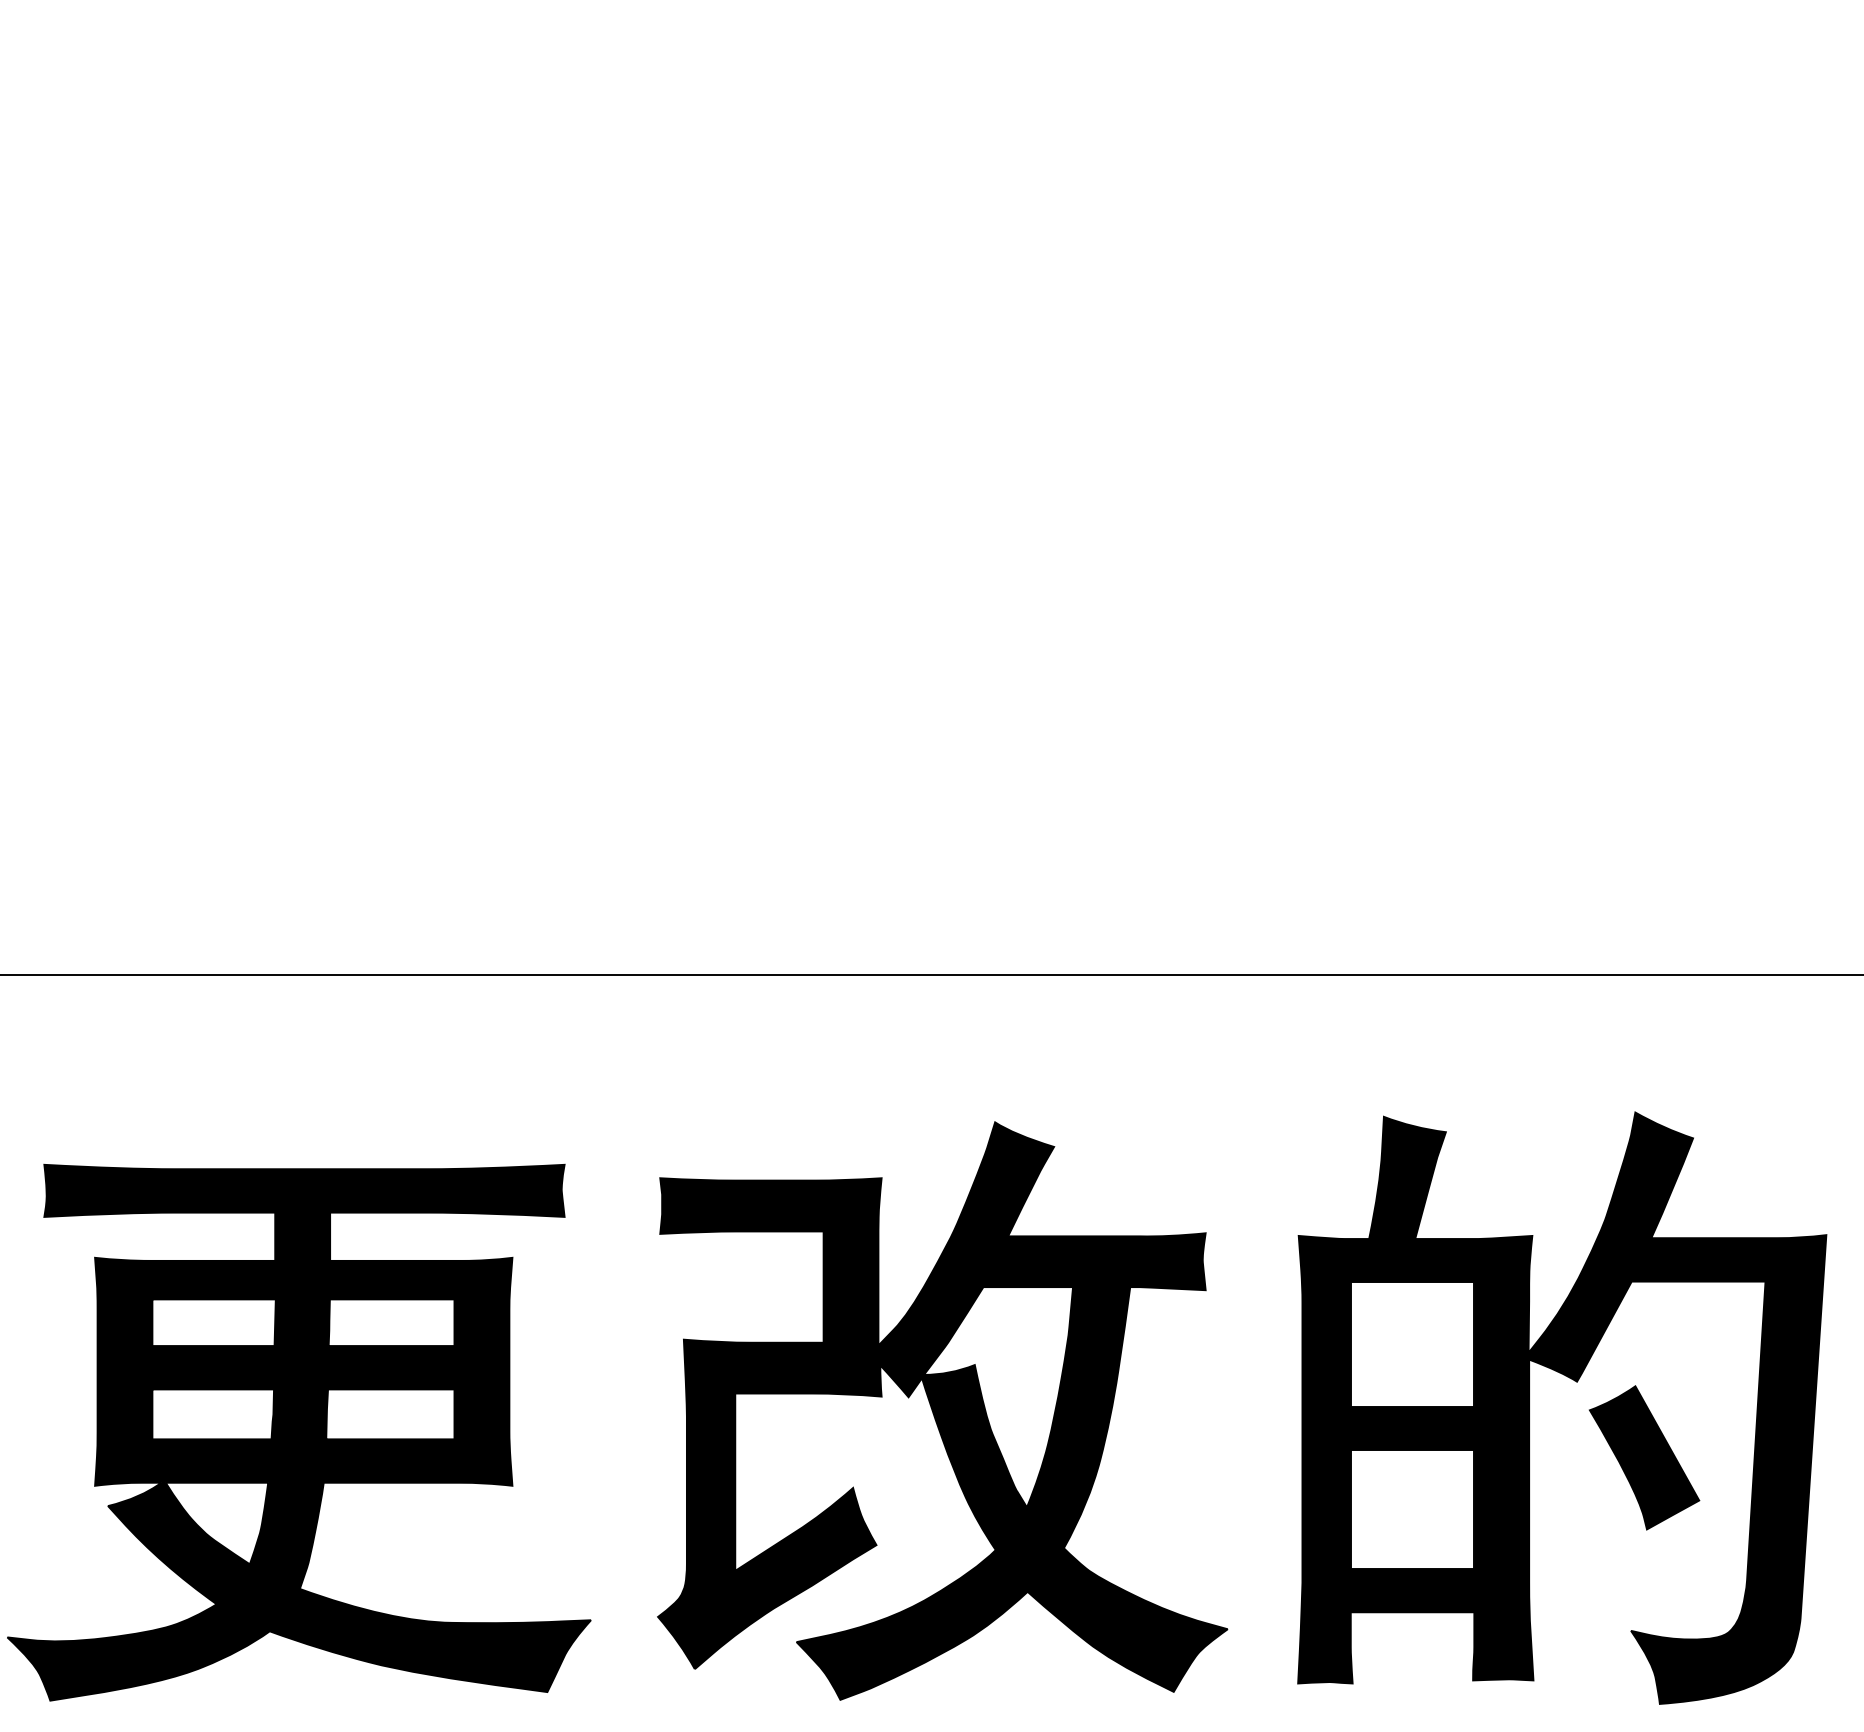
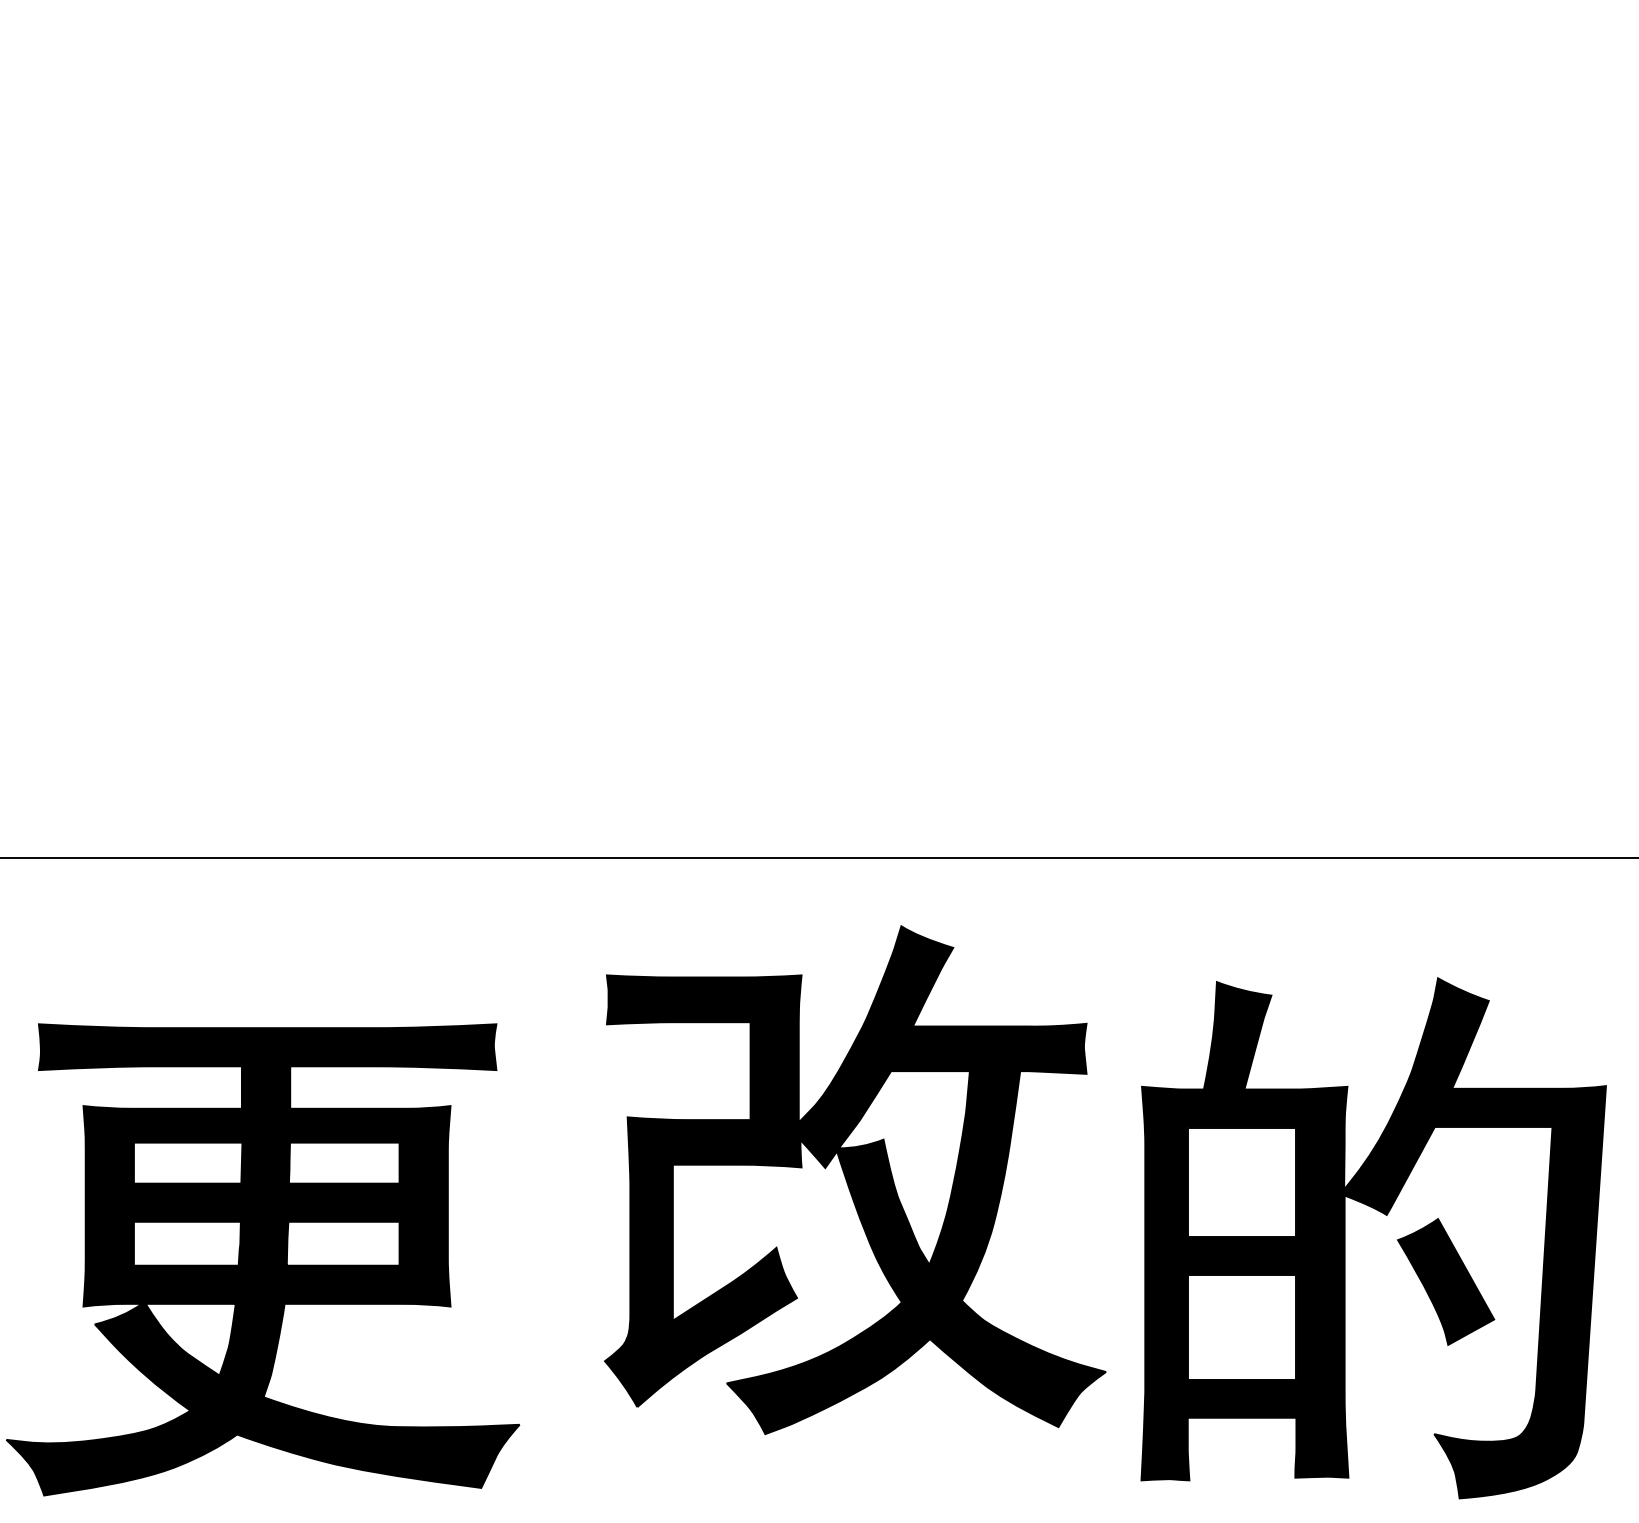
part: (942, 1410) -> (855, 1179), moved

